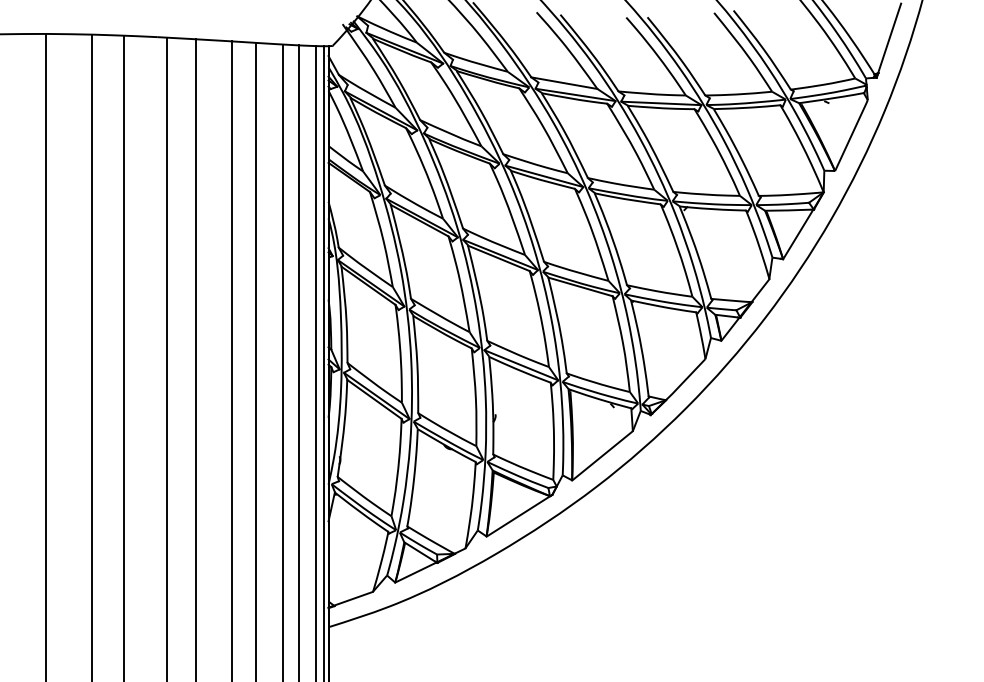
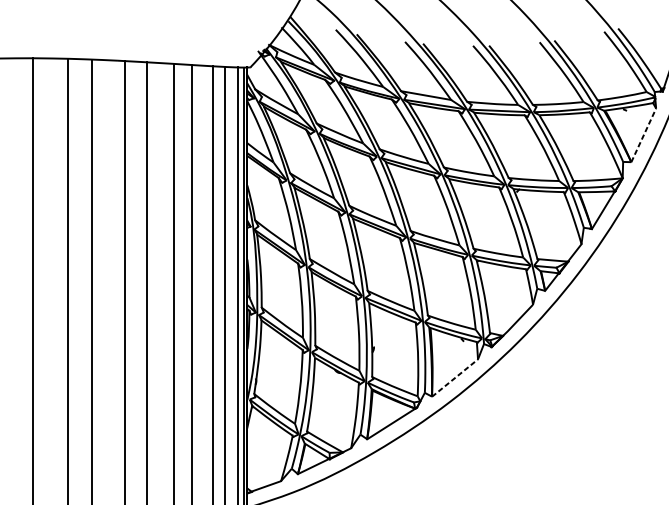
line: (851, 135) -> (643, 135), solid -> dashed
line: (602, 455) -> (455, 377), solid -> dashed

